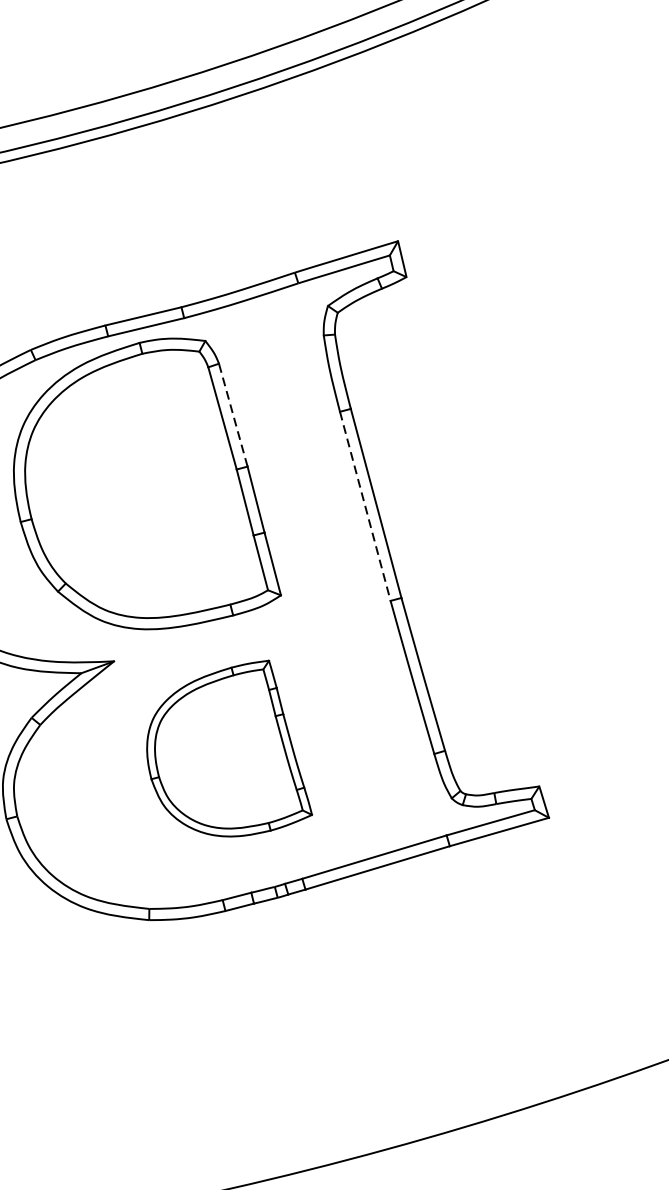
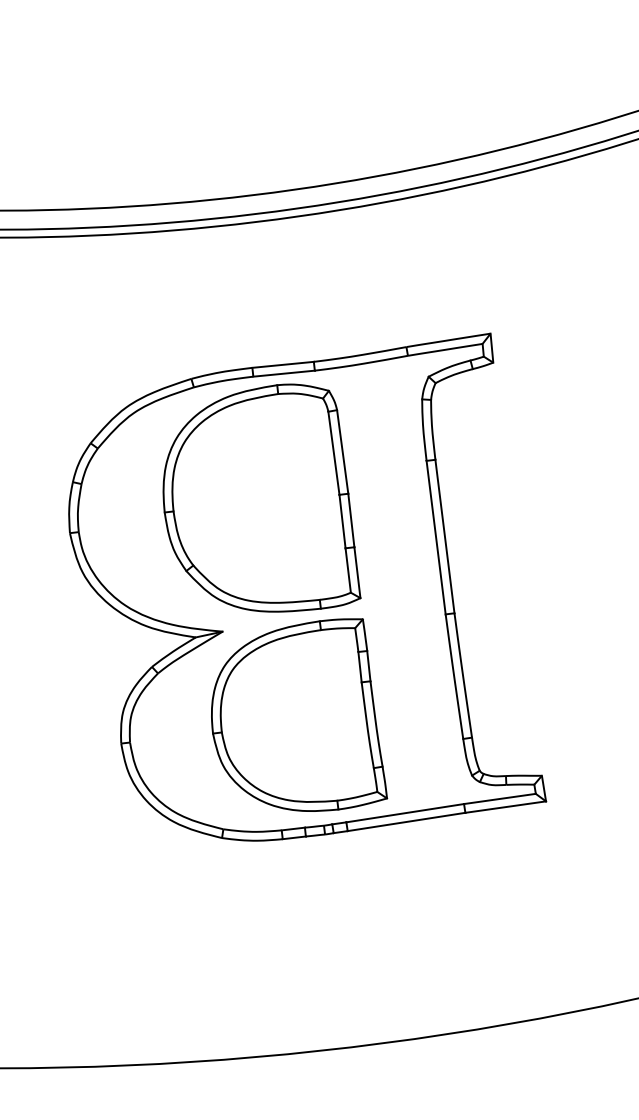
line: (232, 414) -> (342, 451), dashed -> solid
line: (365, 507) -> (436, 538), dashed -> solid
part: (224, 751) -> (299, 714), size x1.43

